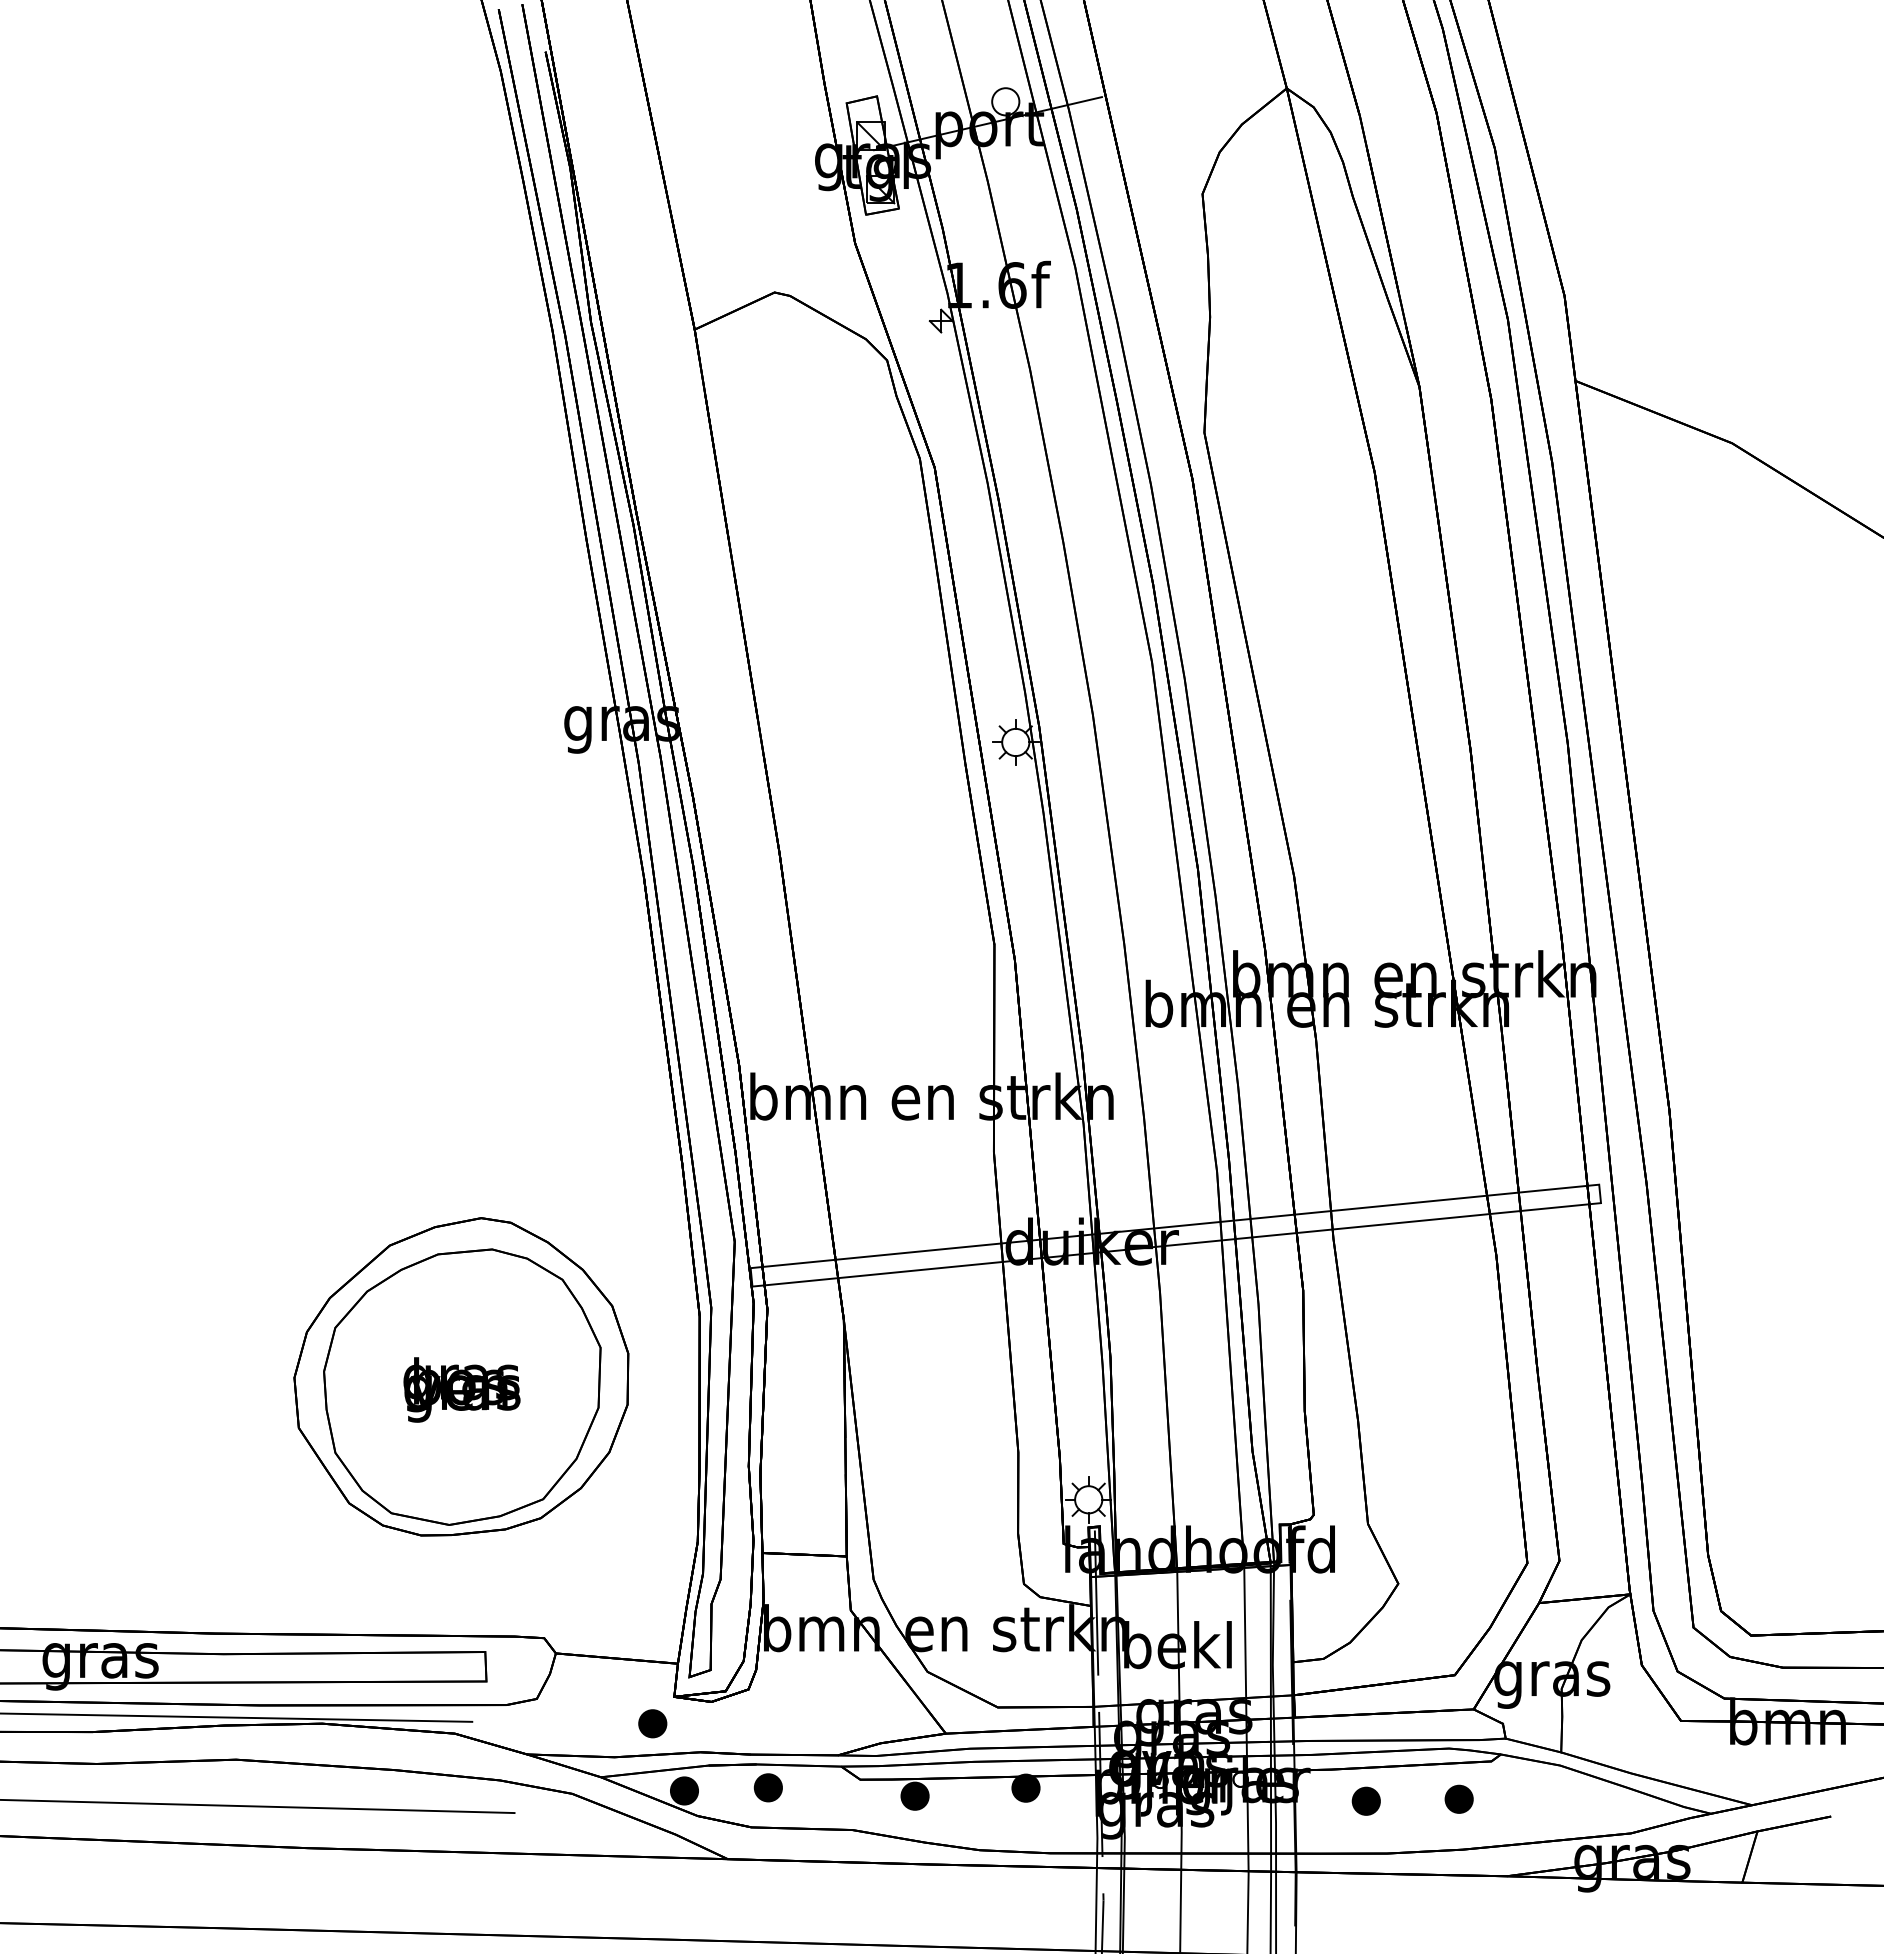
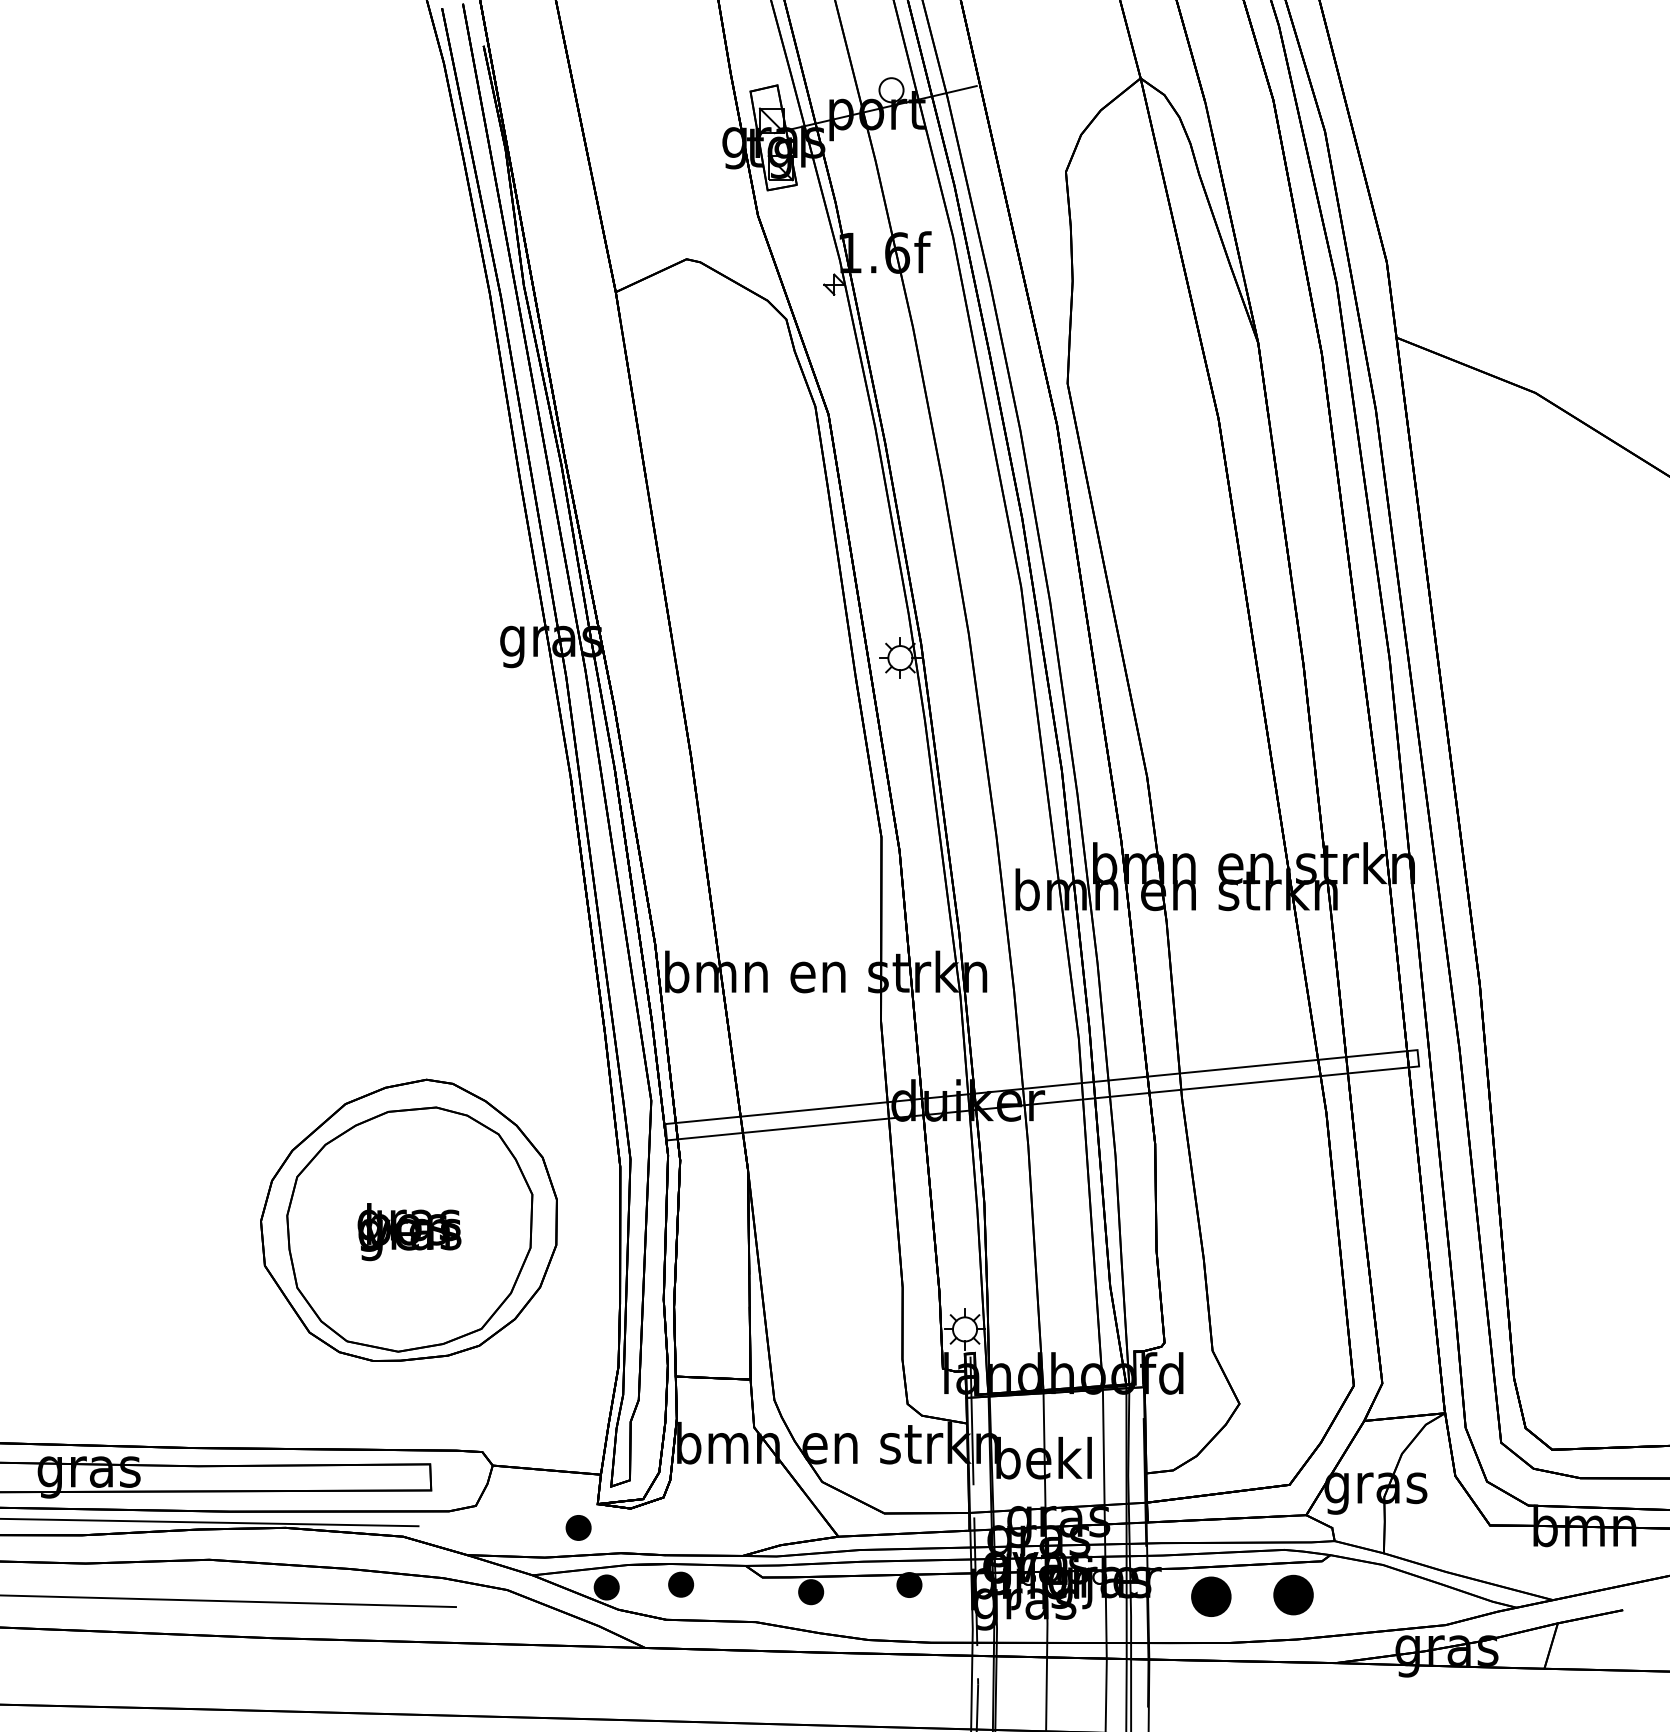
part: (1458, 1798) -> (1292, 1594), size x1.6
part: (1365, 1800) -> (1210, 1595), size x1.6

